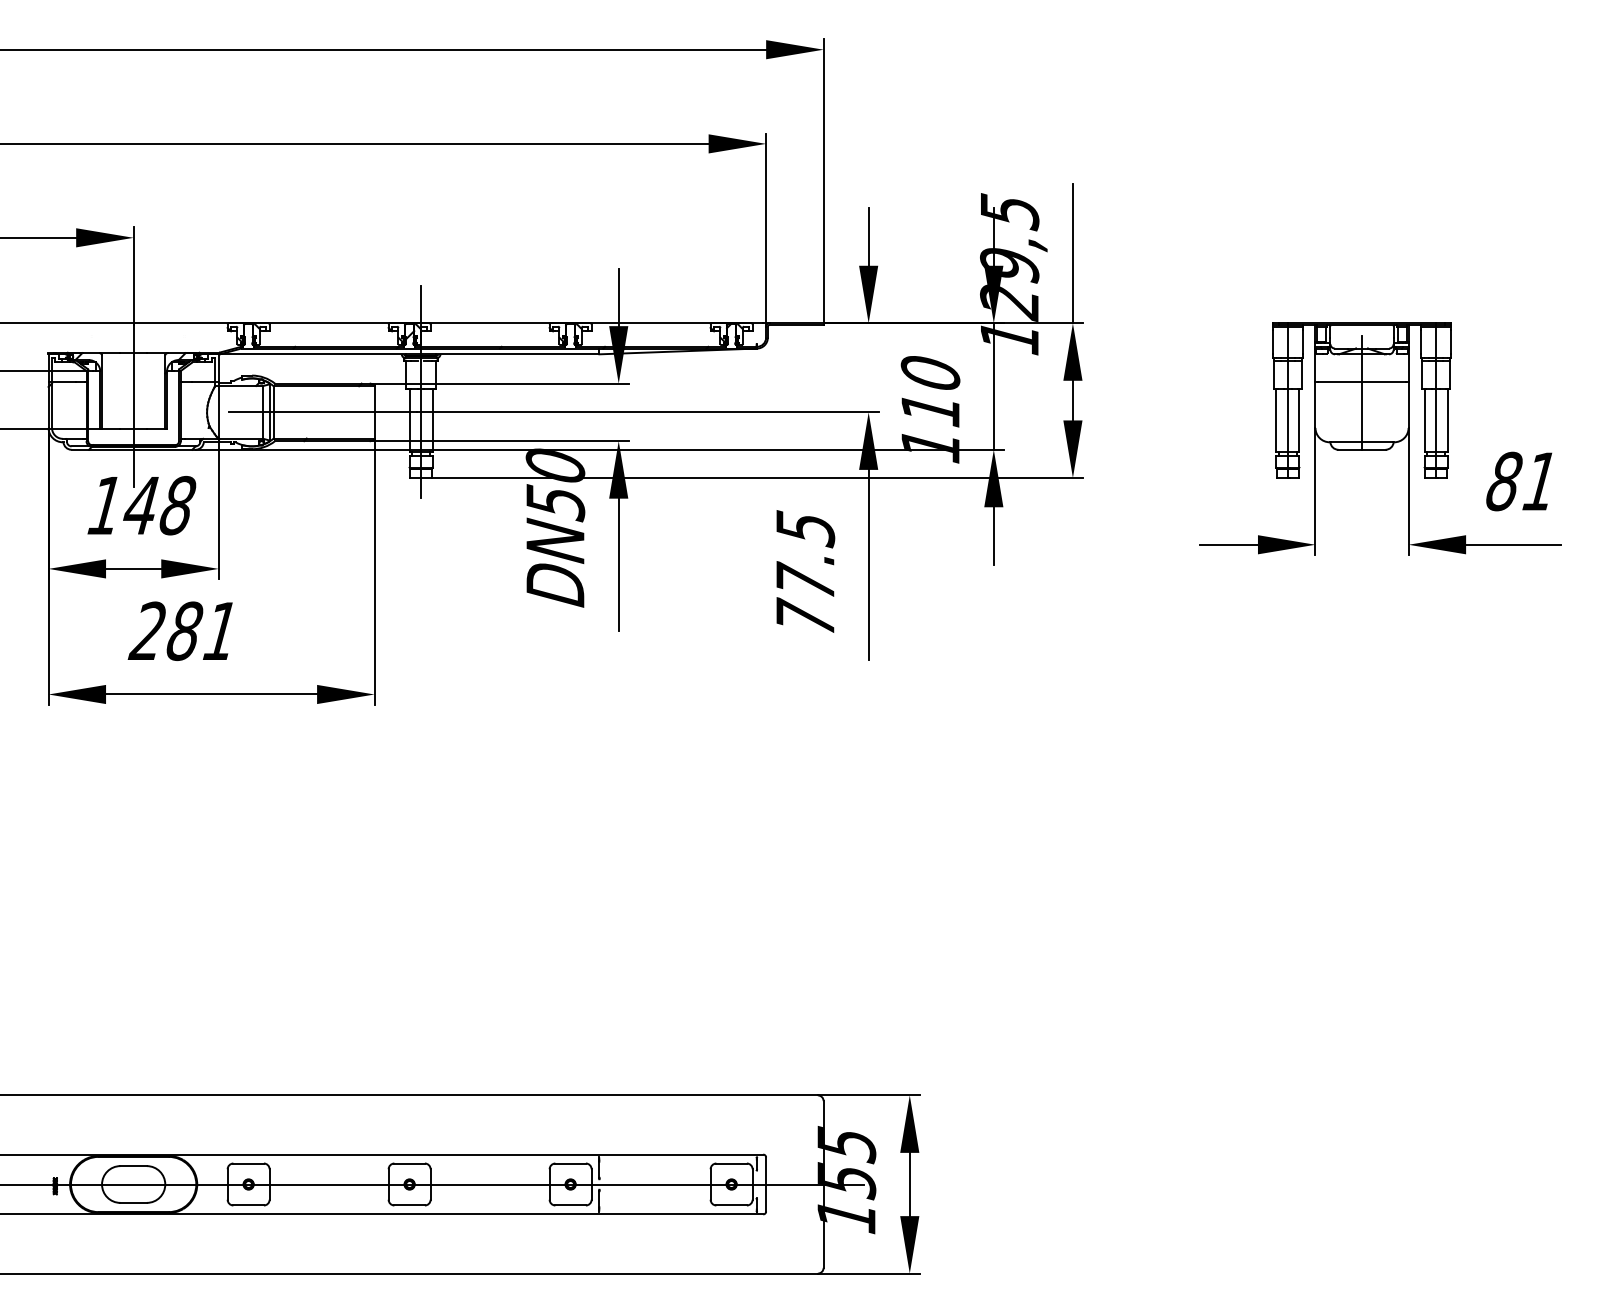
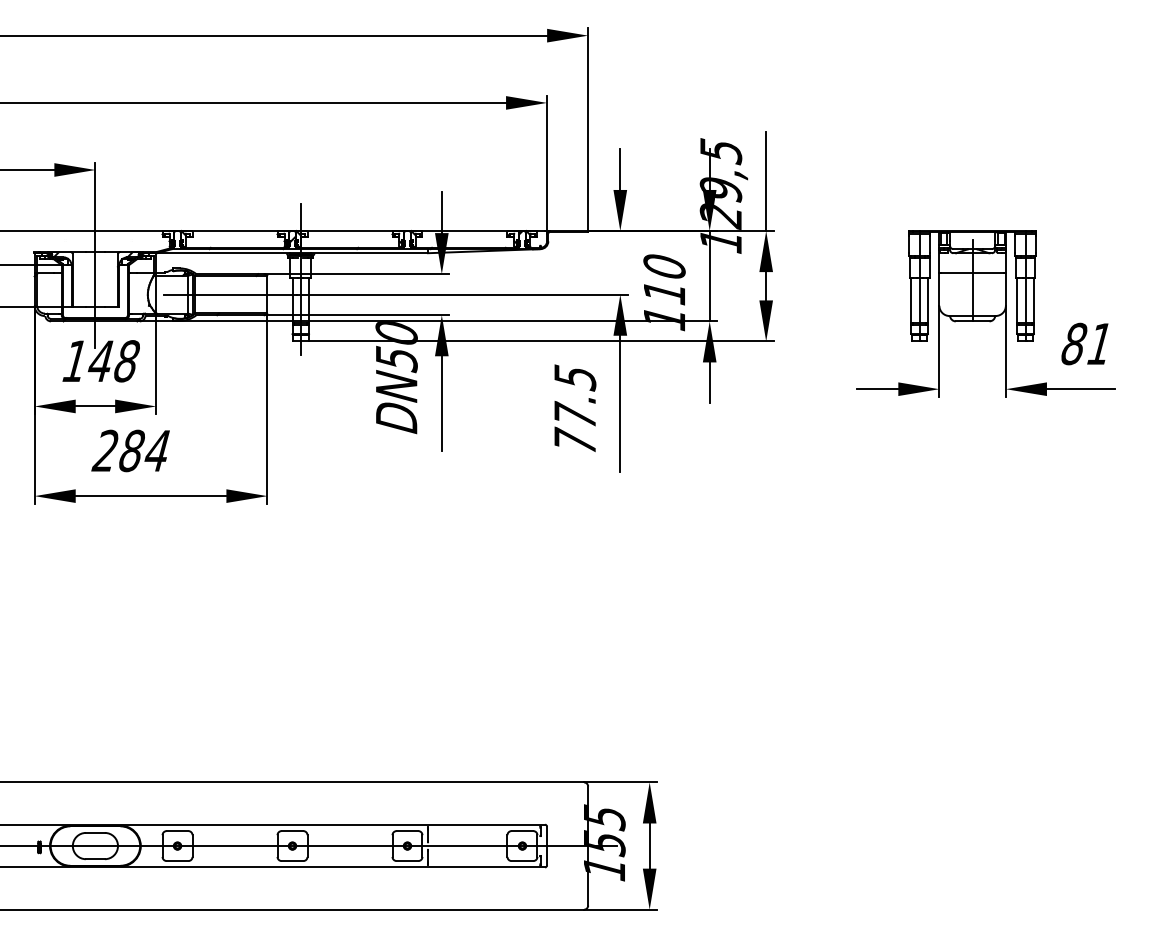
text: (219, 630) -> (156, 450), 281 -> 284

